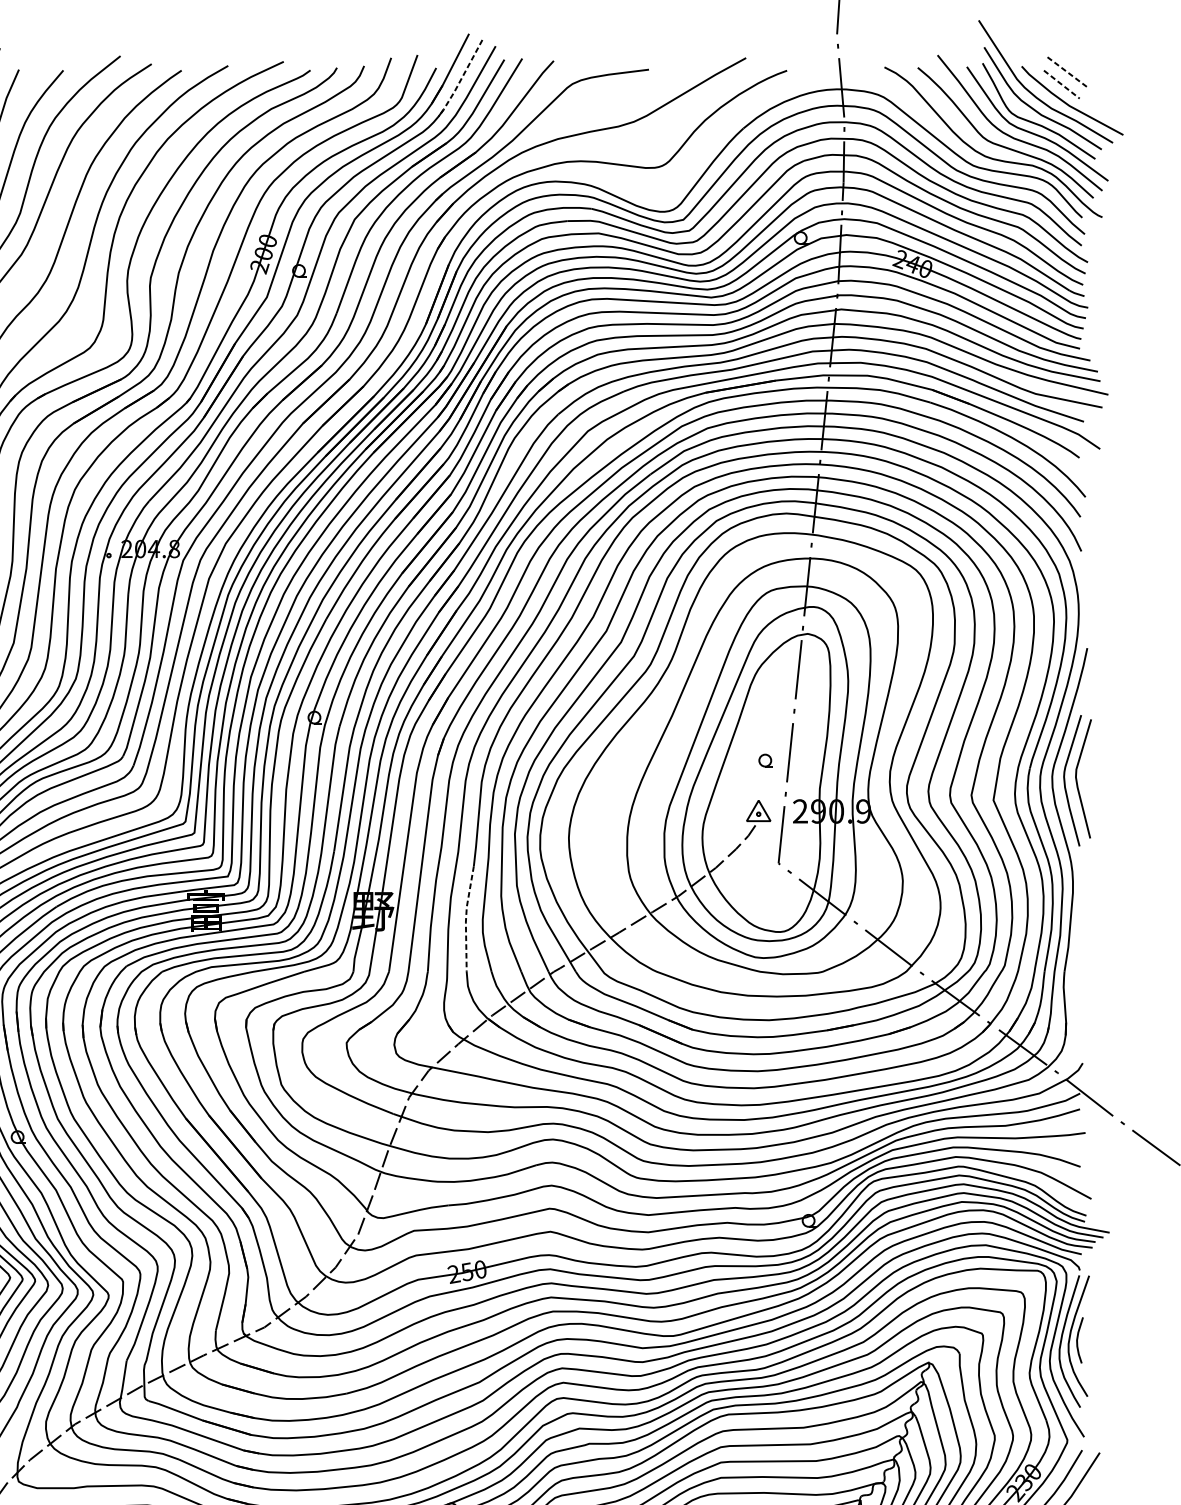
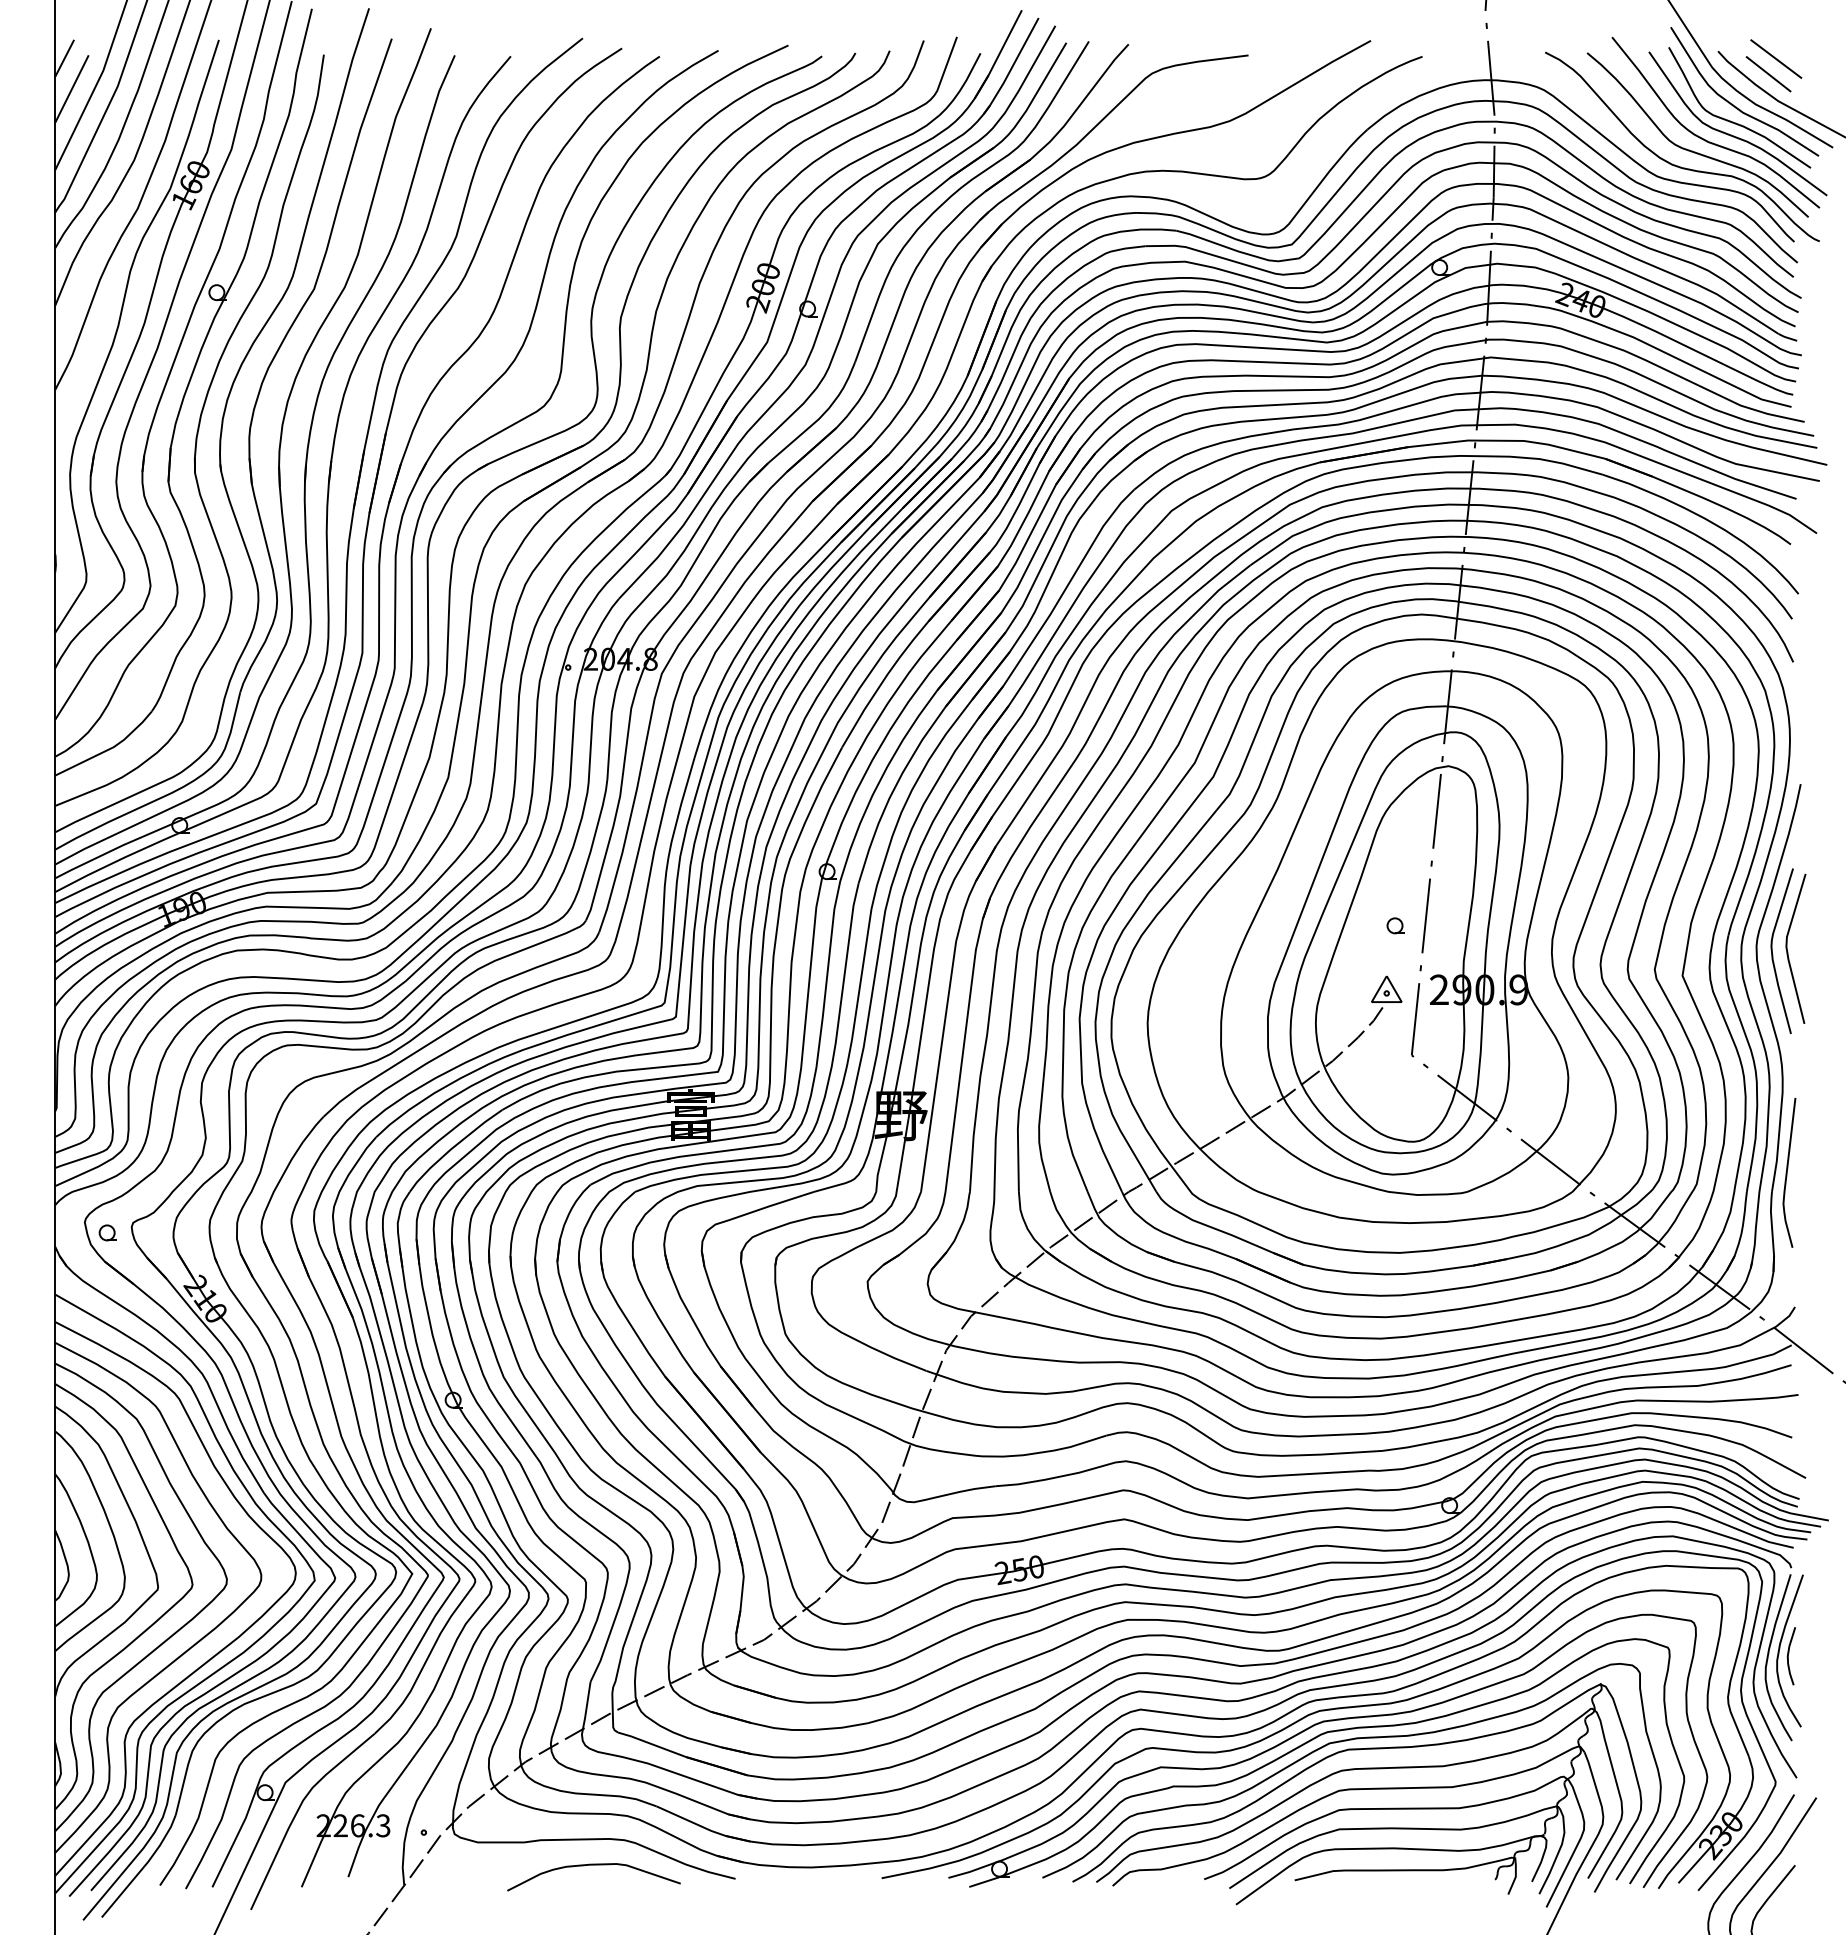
line: (1068, 72) -> (1776, 59), dashed -> solid
line: (460, 80) -> (1011, 68), dashed -> solid
line: (1061, 84) -> (1768, 74), dashed -> solid
line: (466, 919) -> (1018, 1125), dashed -> solid
curve: (1076, 956) -> (1787, 1172), added

